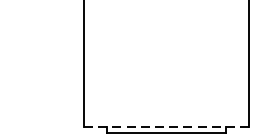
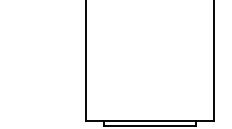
line: (165, 127) -> (149, 121), dashed -> solid

